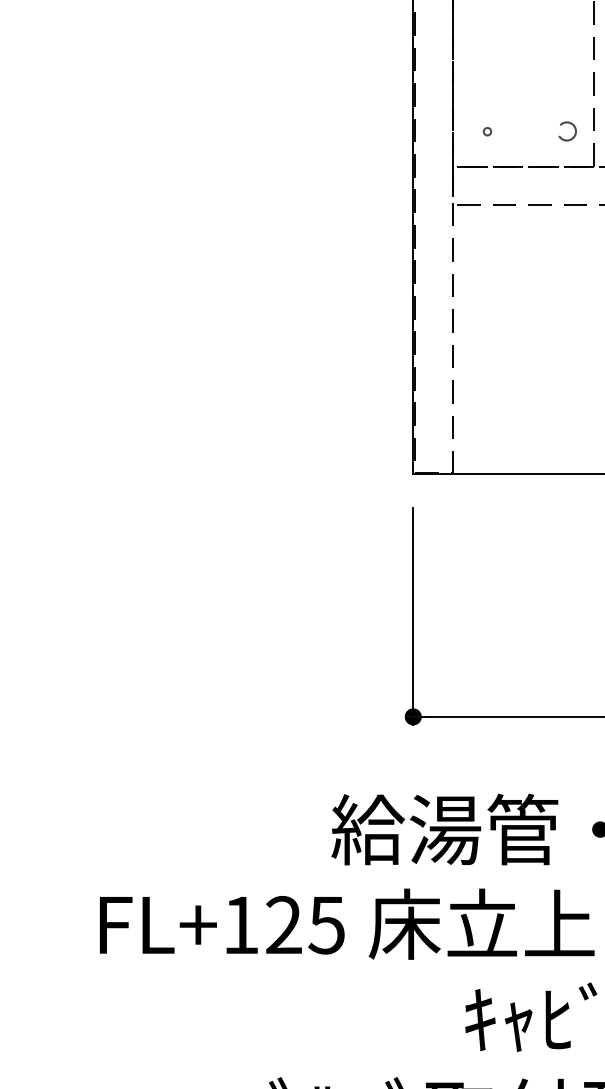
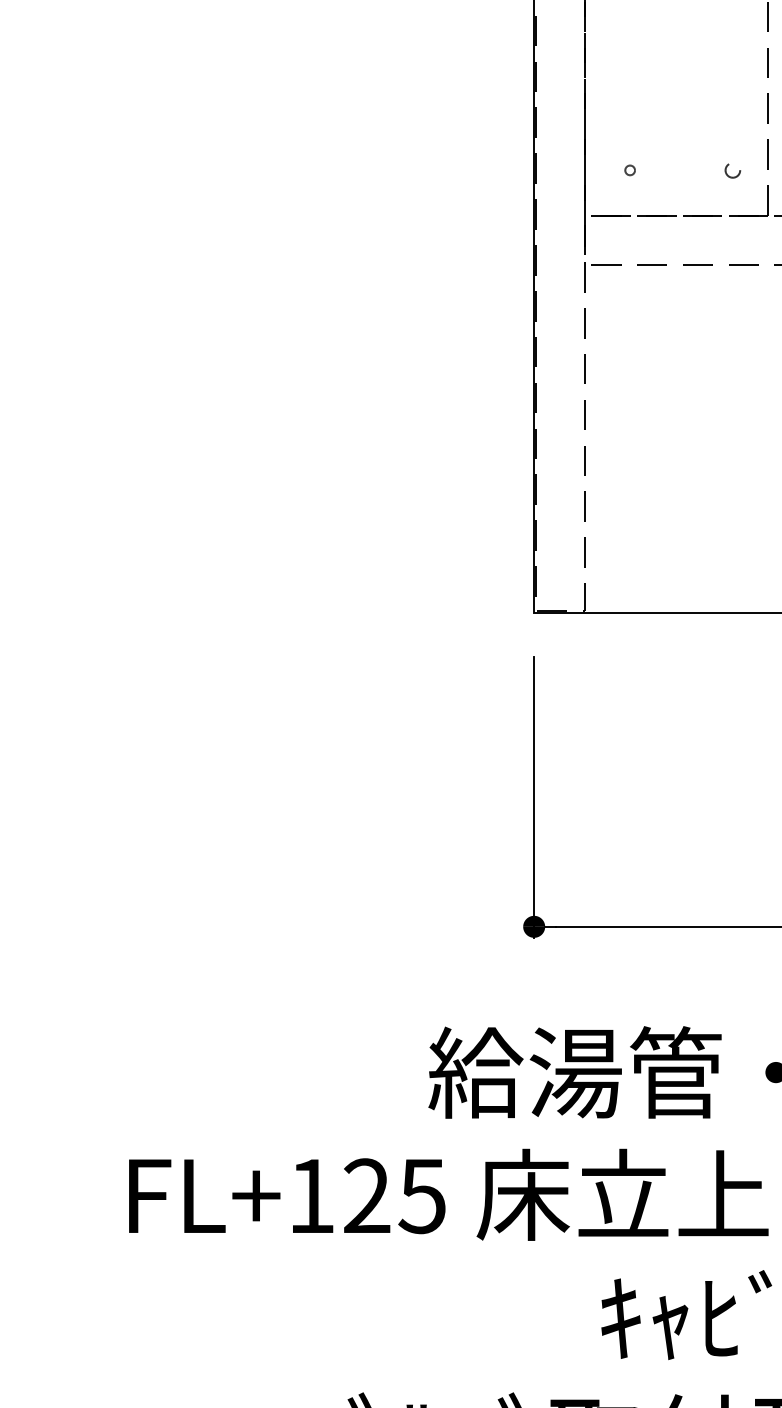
circle: (566, 131) -> (732, 170), size x0.62

